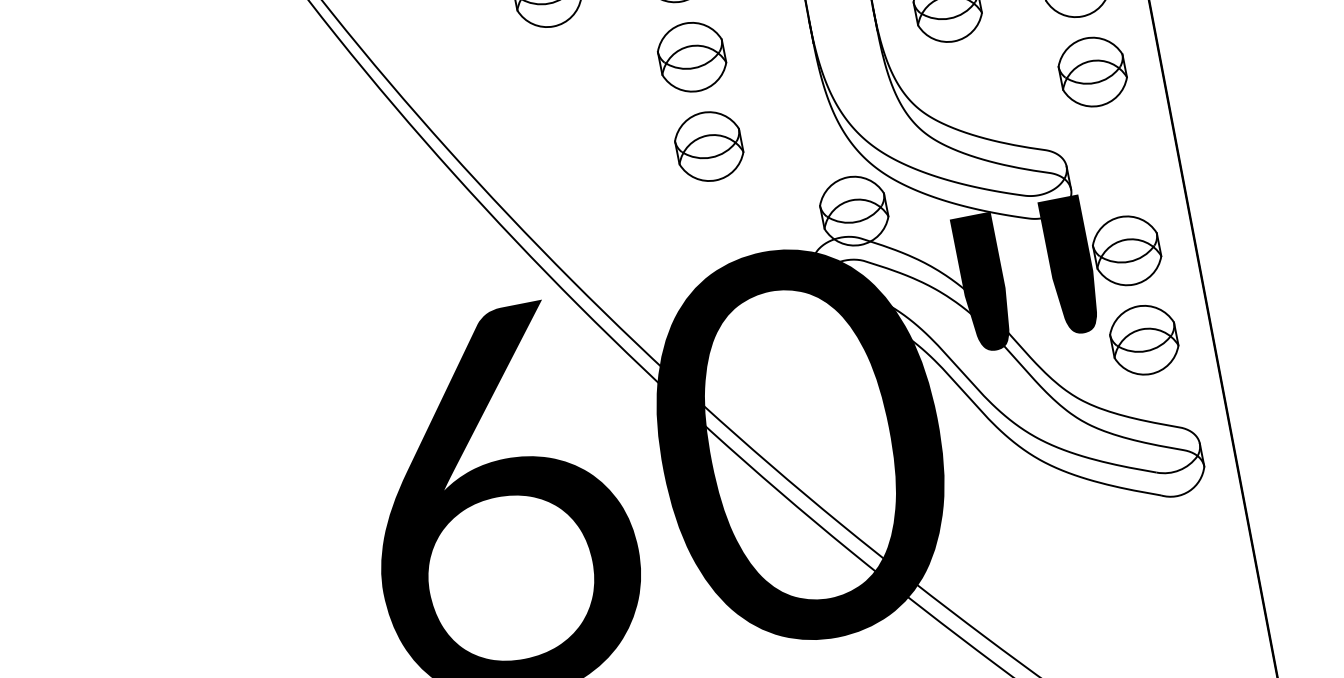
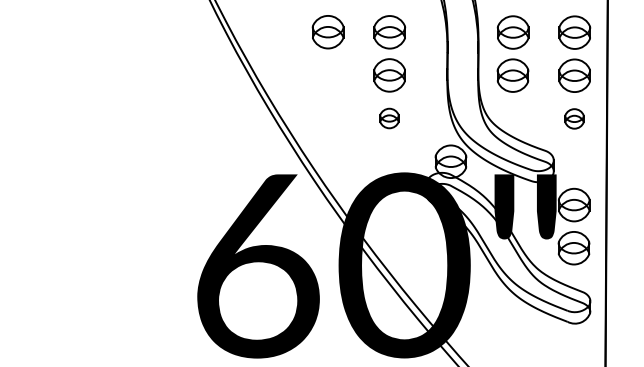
part: (1092, 71) -> (574, 118), size x0.6
part: (709, 146) -> (389, 118), size x0.6

